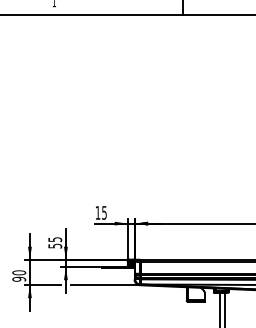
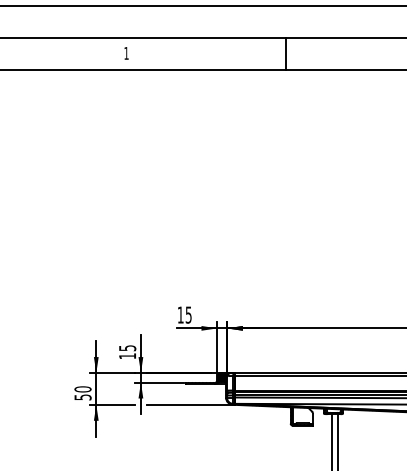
text: (55, 246) -> (127, 356), 55 -> 15
text: (18, 279) -> (82, 397), 90 -> 50

